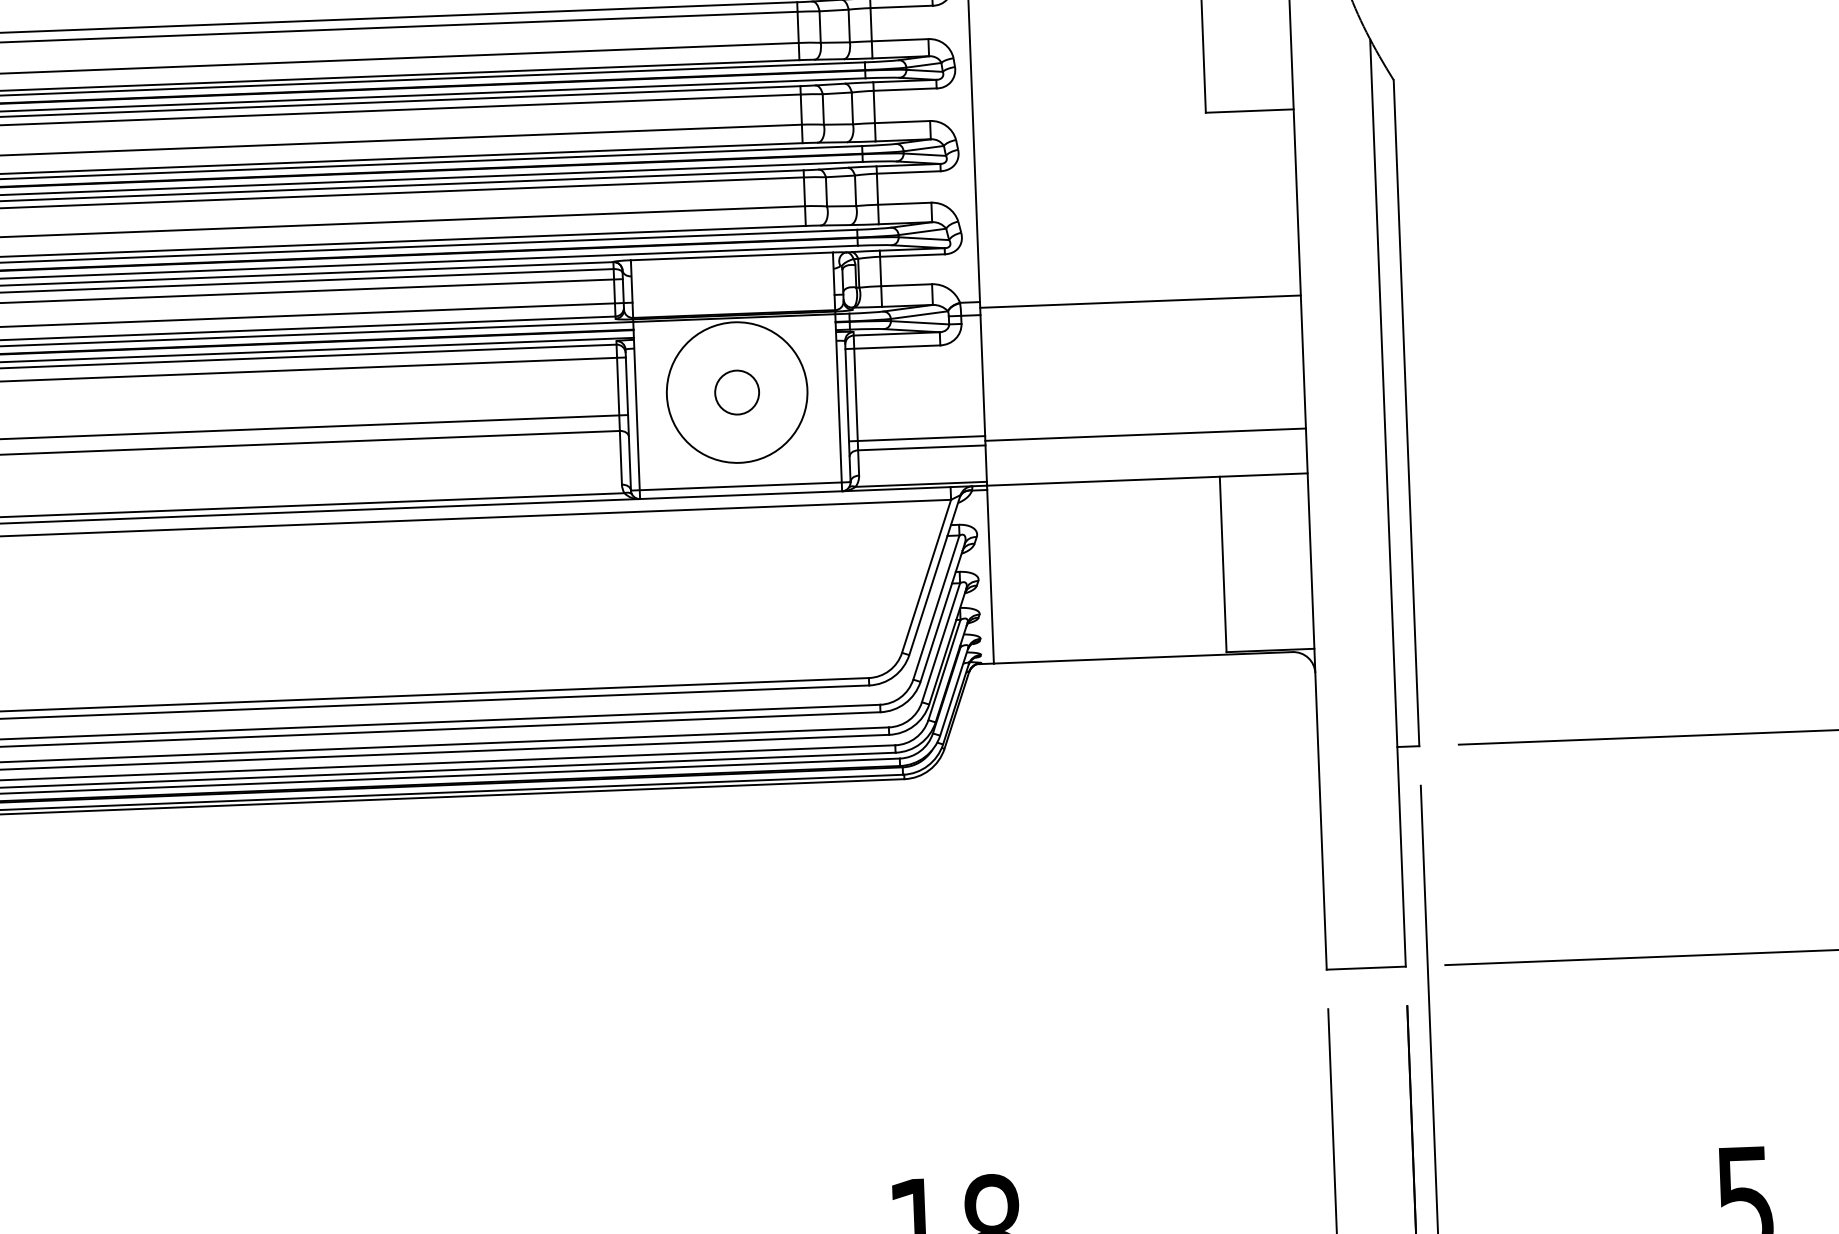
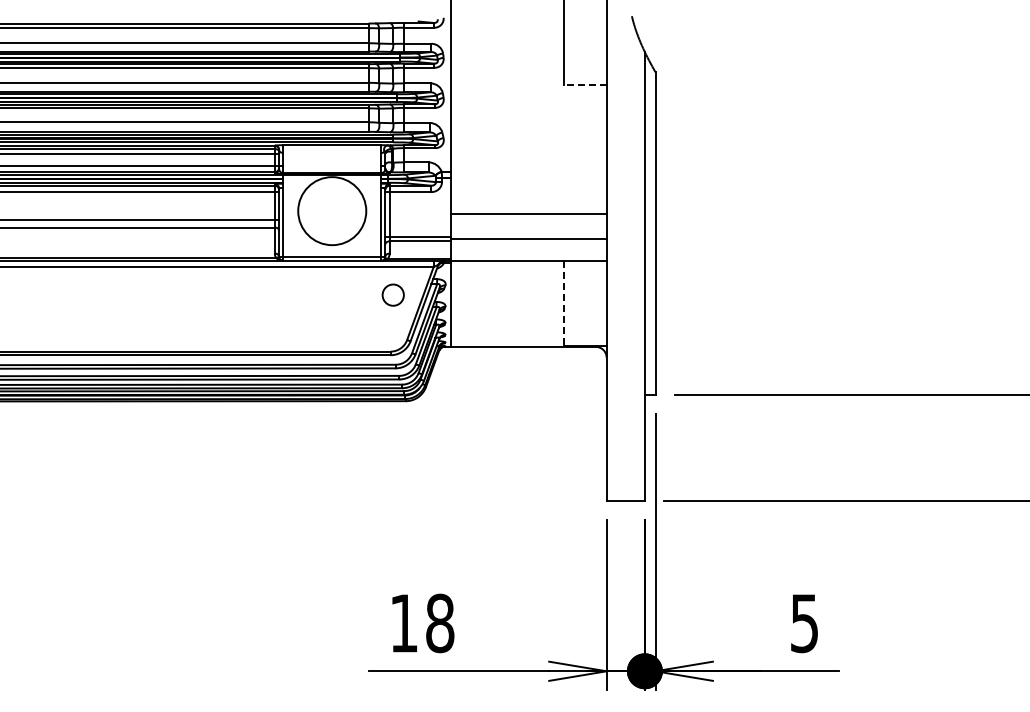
line: (1248, 111) -> (584, 84), solid -> dashed
line: (1139, 301) -> (528, 213), moved
circle: (735, 391) -> (392, 294), moved
line: (1224, 564) -> (564, 303), solid -> dashed

